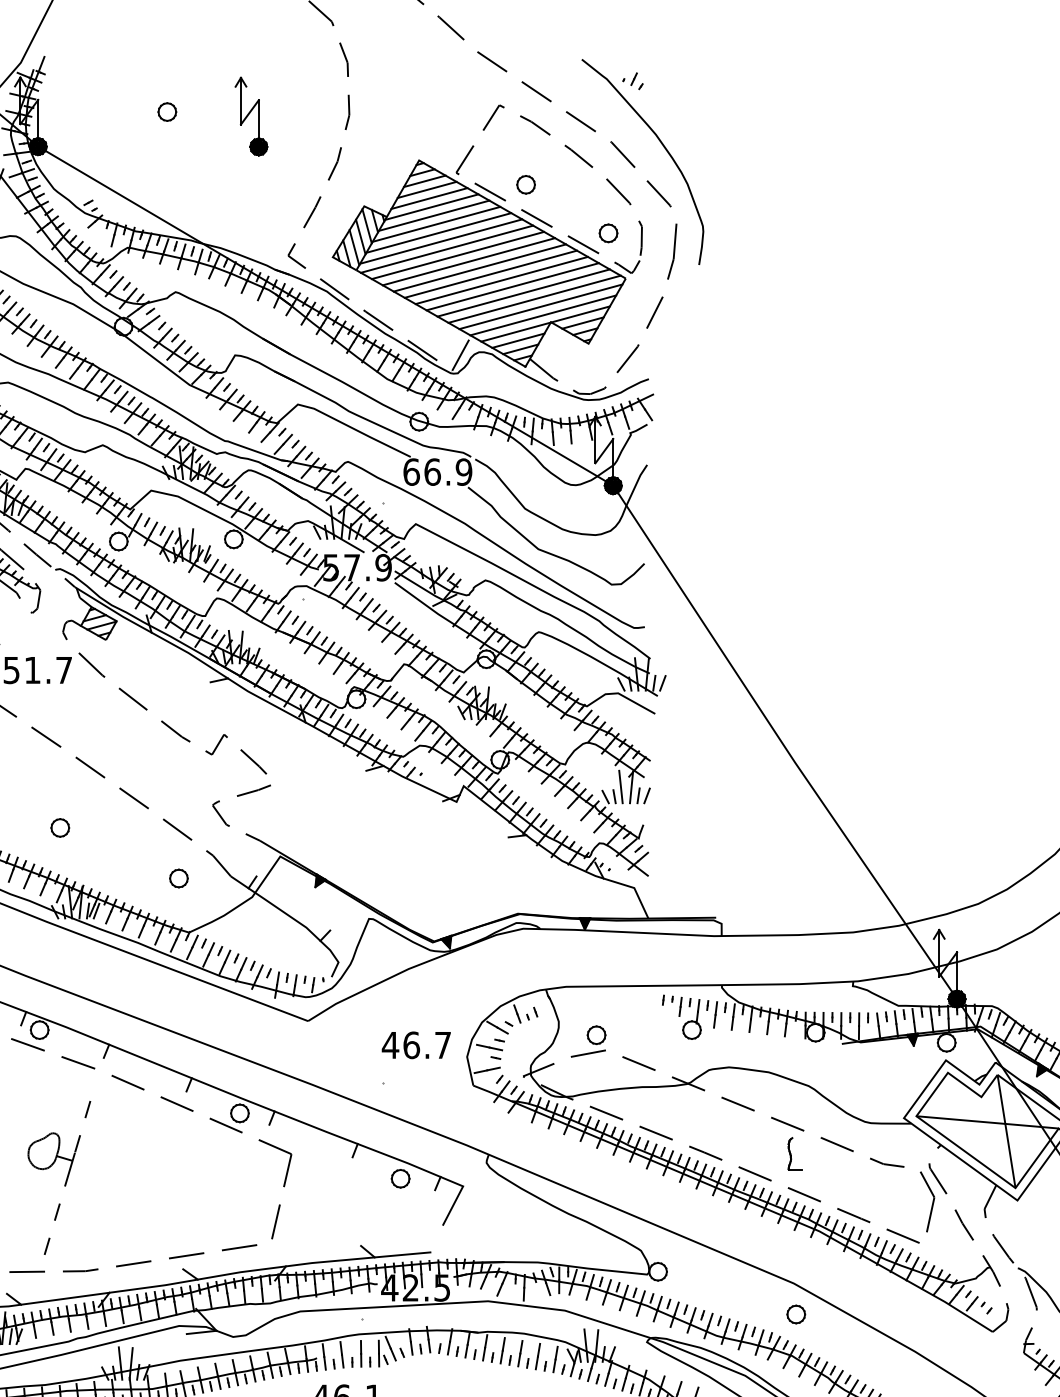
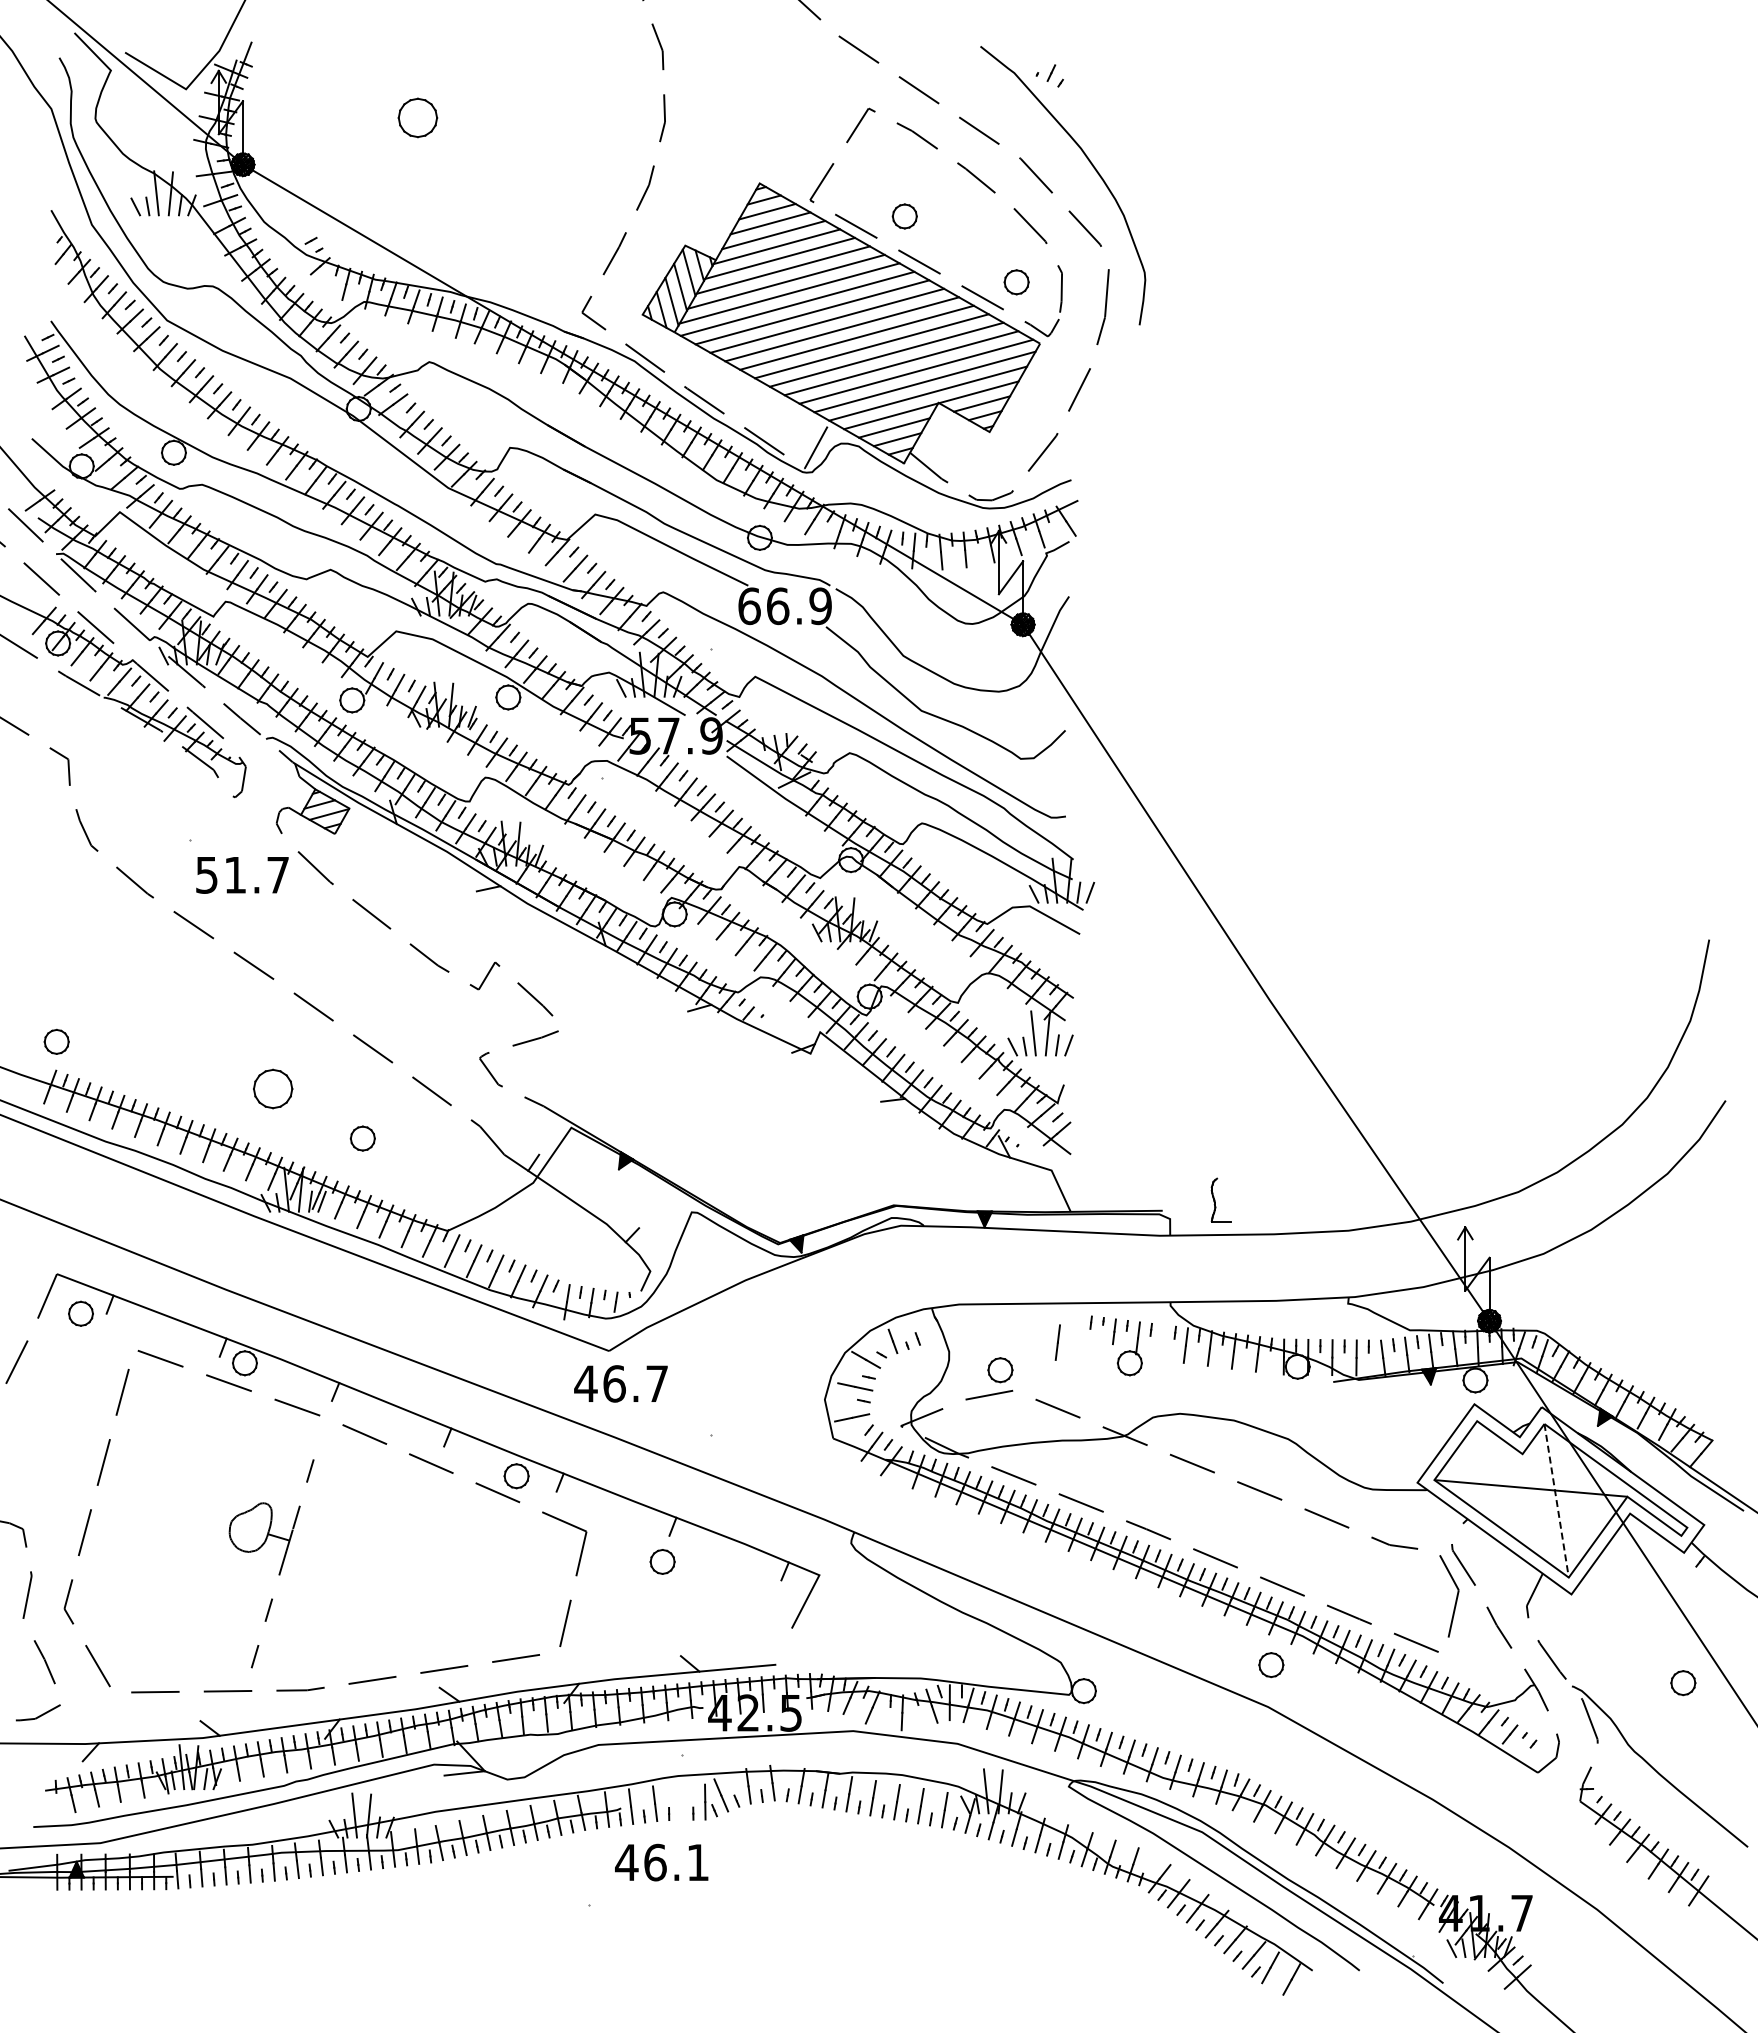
part: (167, 111) -> (418, 117), size x1.6
part: (250, 116) -> (531, 123), removed
part: (60, 827) -> (272, 1088), size x1.6
part: (178, 878) -> (362, 1138), moved
line: (715, 1014) -> (1057, 1342), moved
text: (416, 1045) -> (620, 1383), moved
line: (1006, 1131) -> (1556, 1500), solid -> dashed
part: (794, 1153) -> (1220, 1199), moved
part: (400, 1178) -> (662, 1561), moved
part: (796, 1314) -> (1271, 1665), moved
line: (361, 1353) -> (681, 1802), removed

